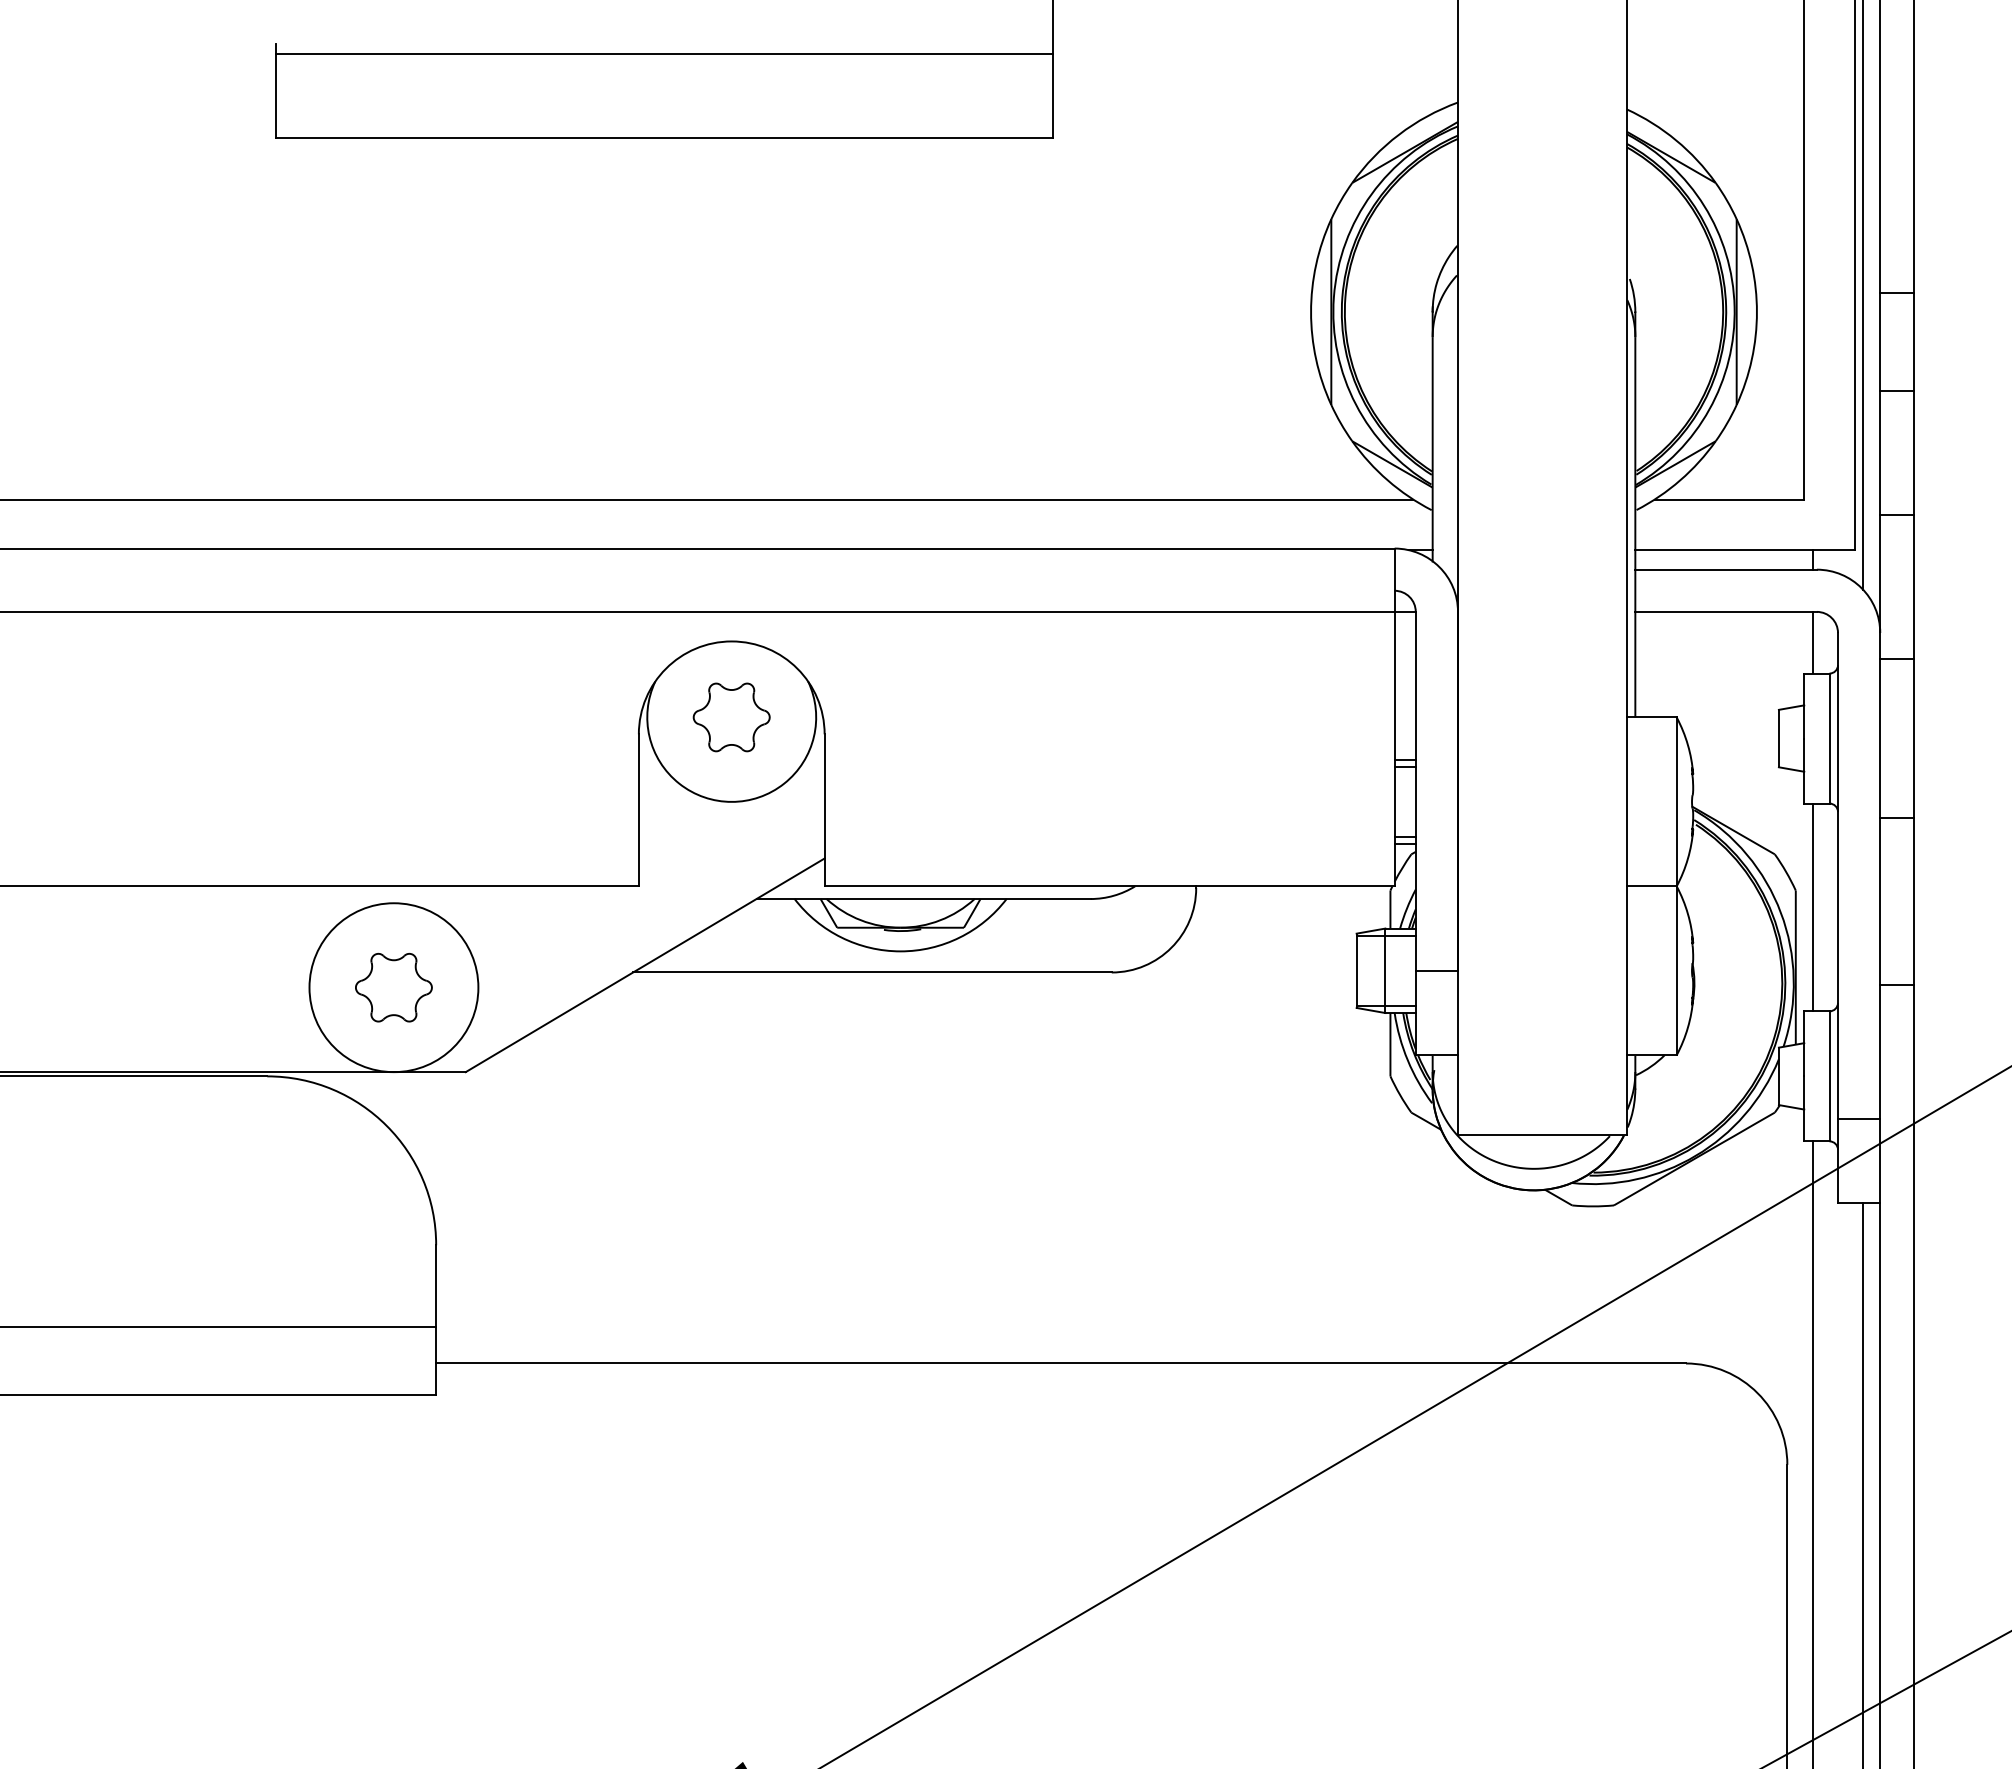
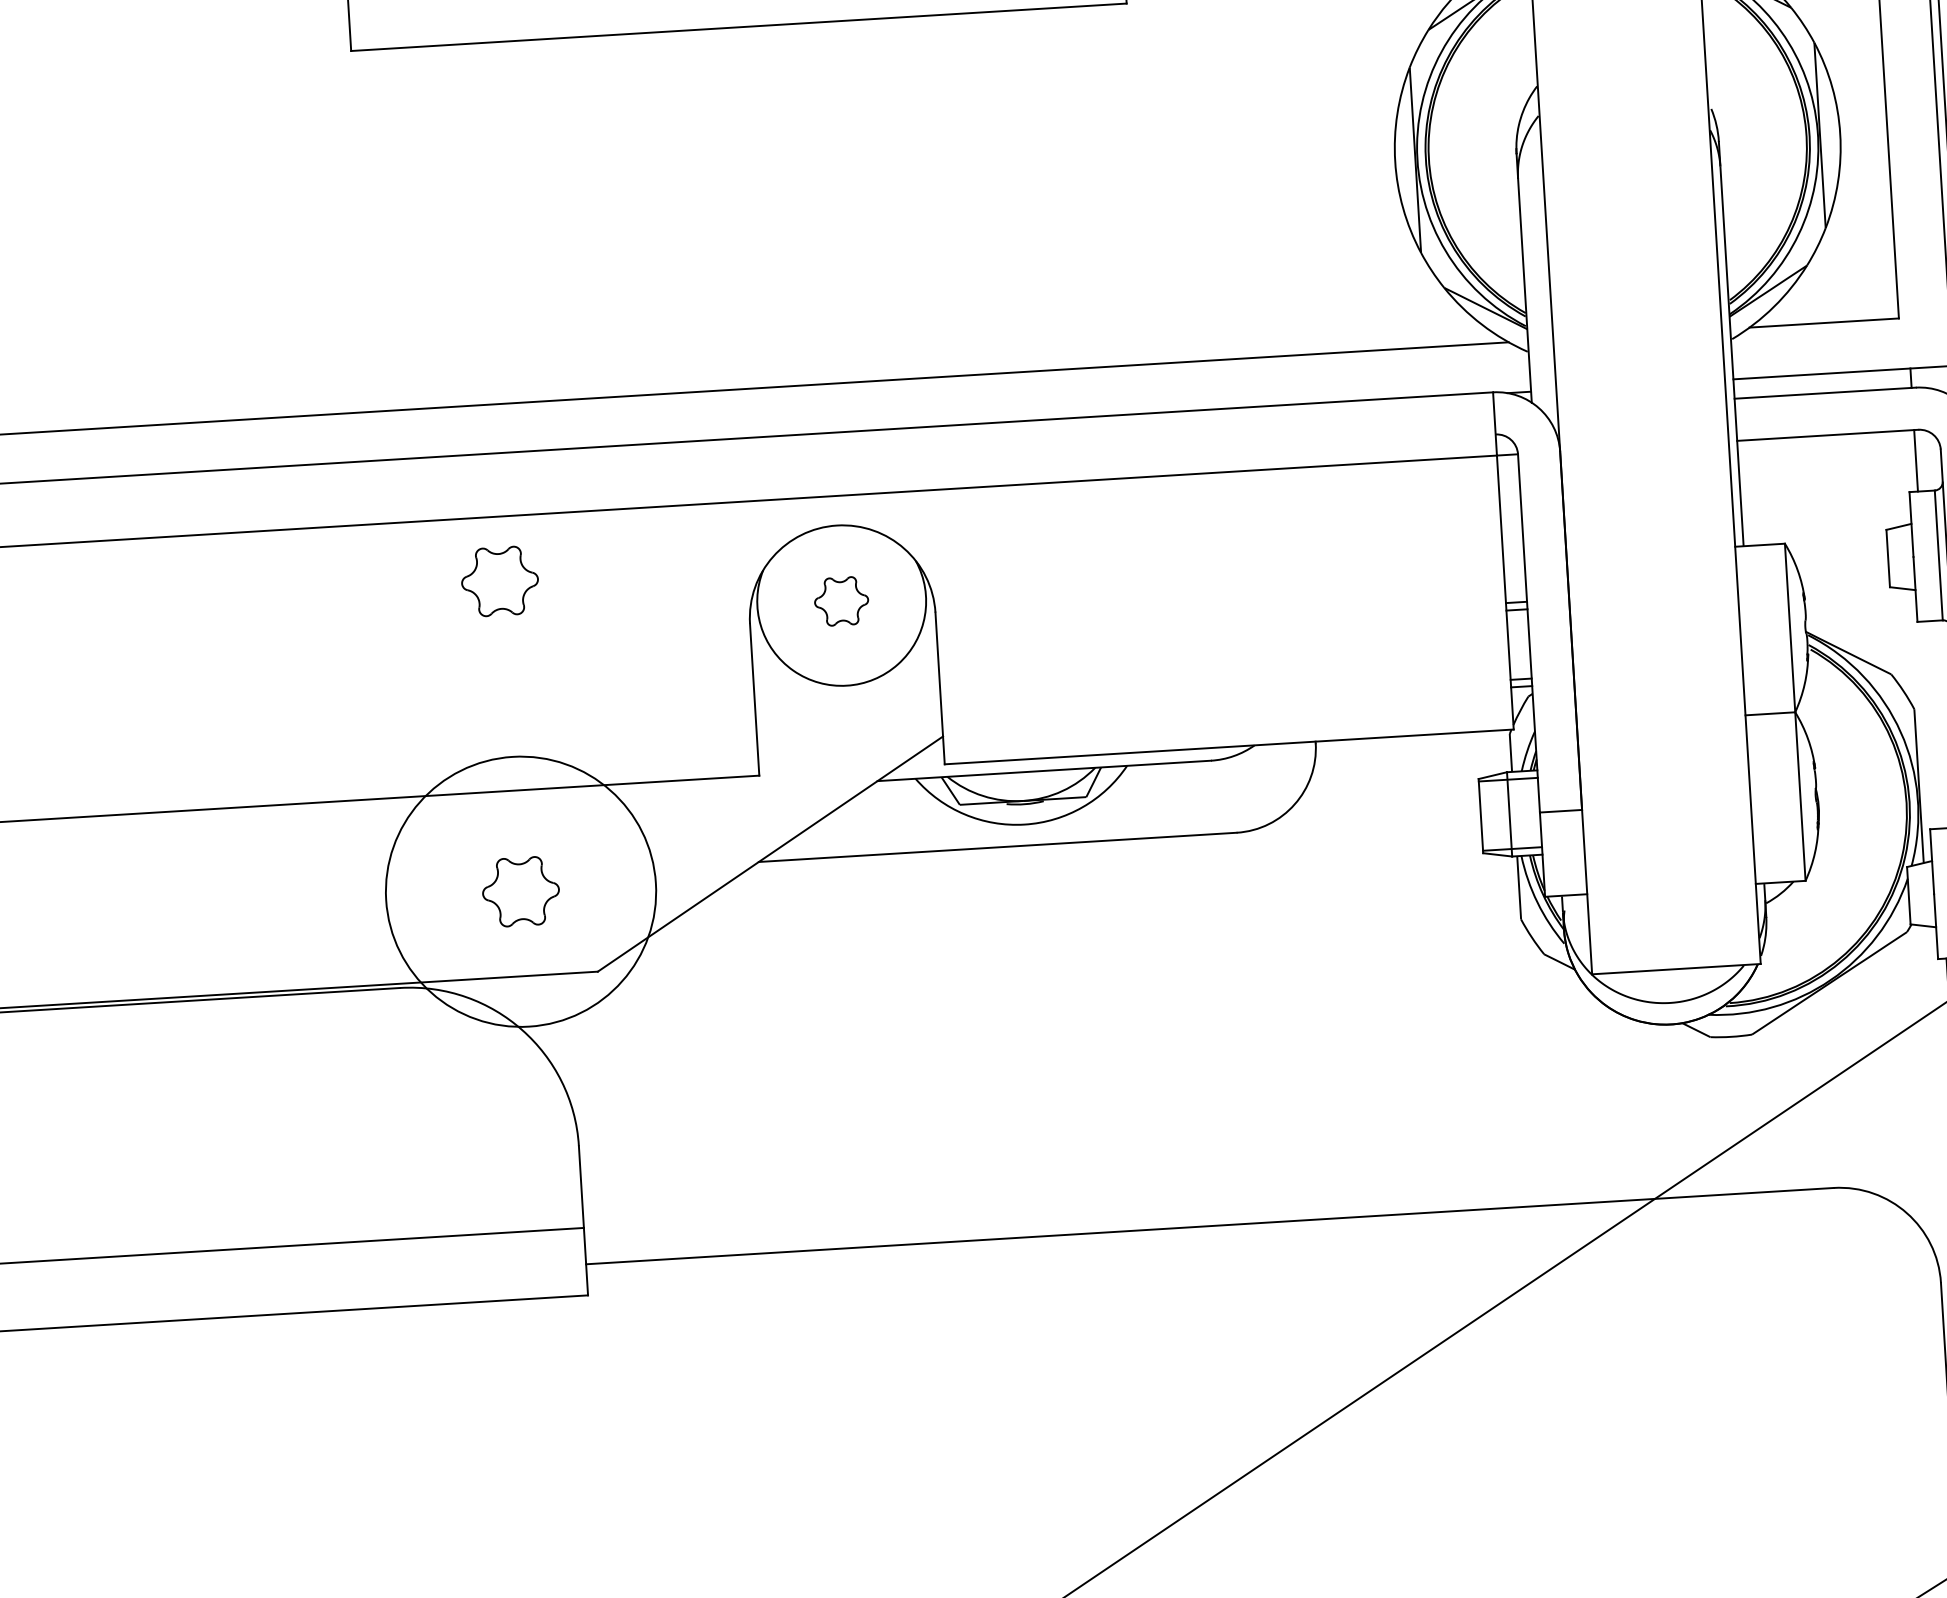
part: (391, 676) -> (499, 581), added
part: (731, 717) -> (841, 601), size x0.7
line: (1812, 907) -> (1932, 725), removed
circle: (393, 987) -> (520, 891), size x1.6

